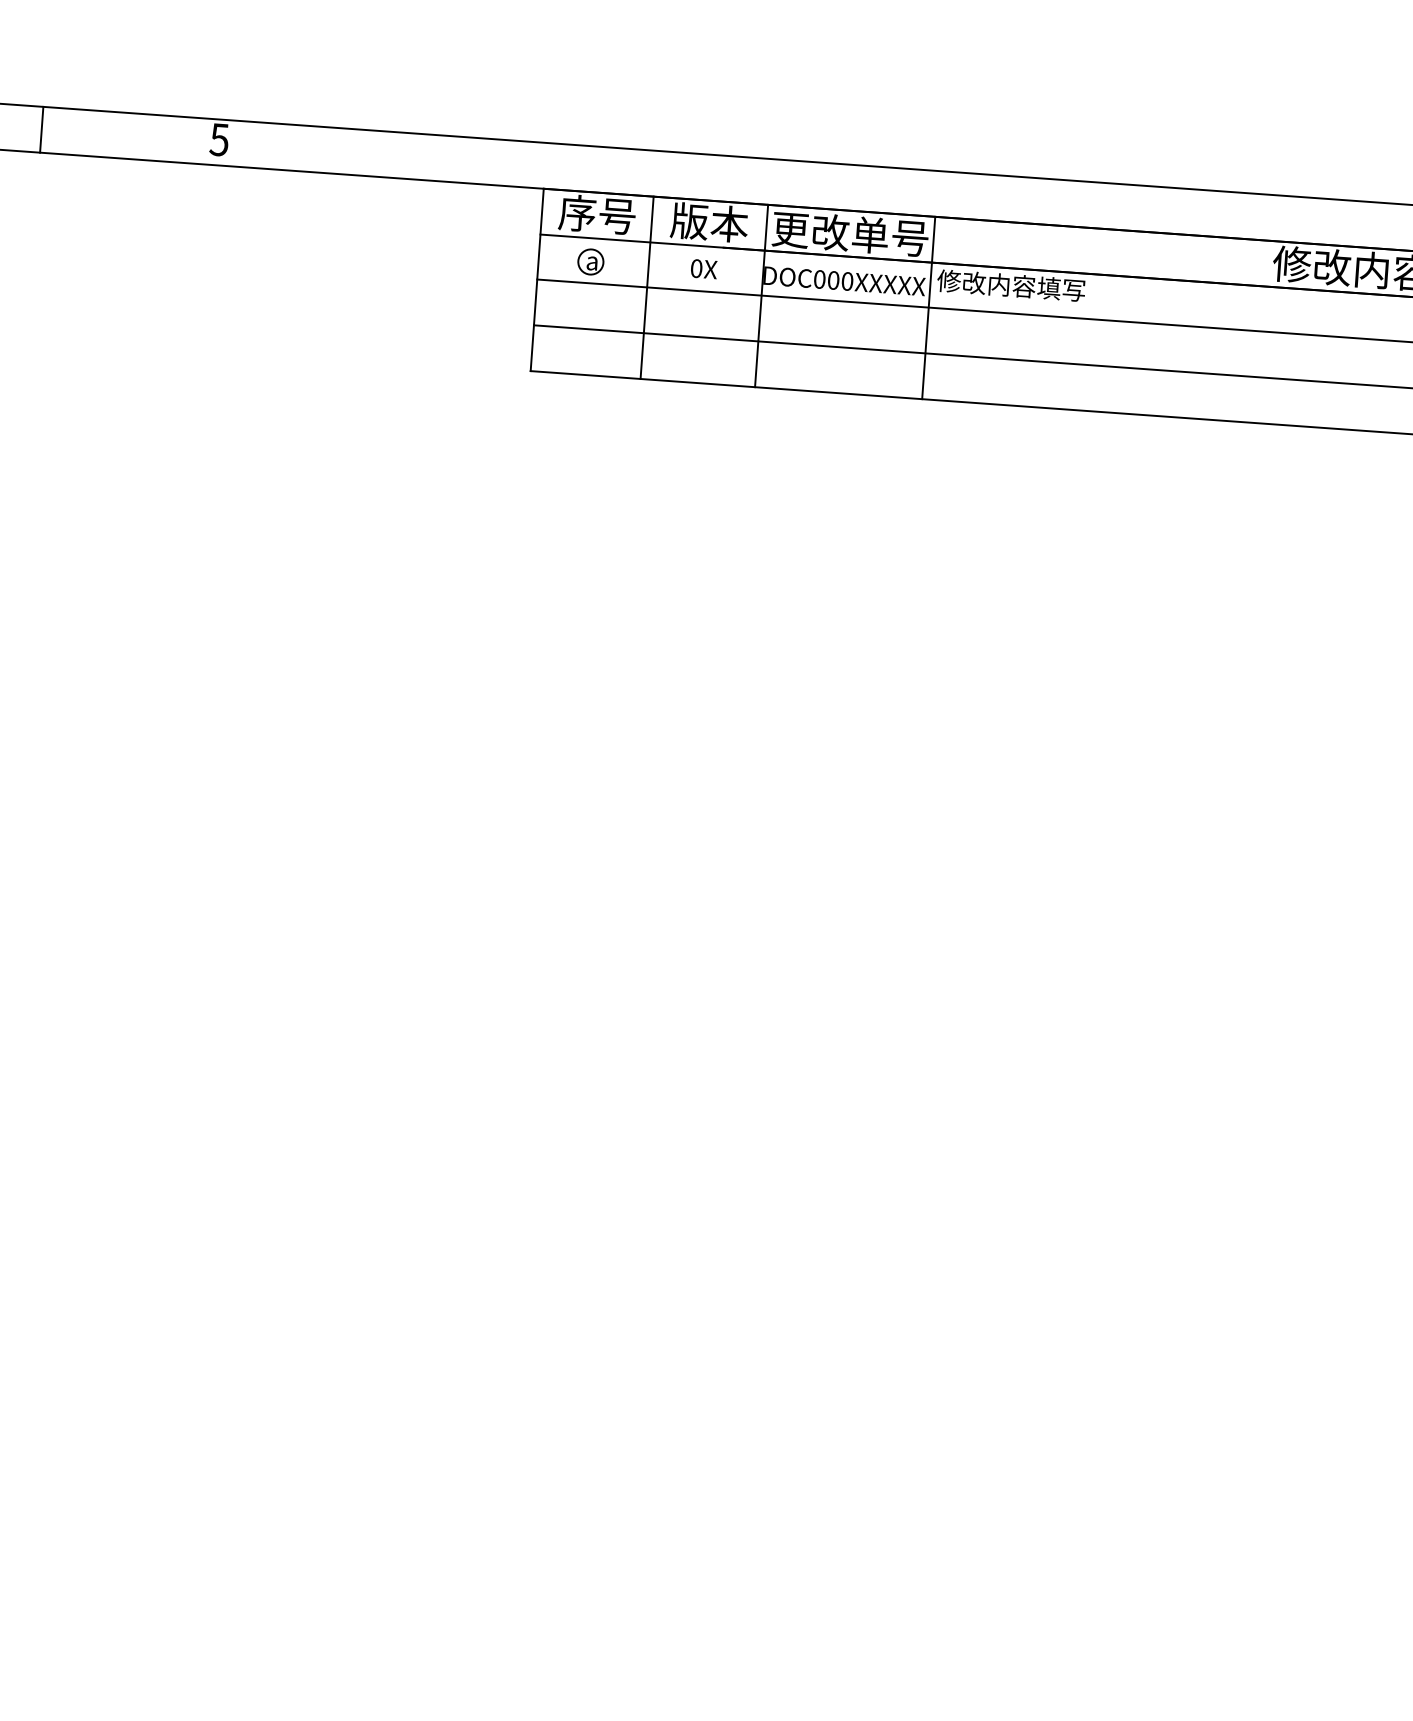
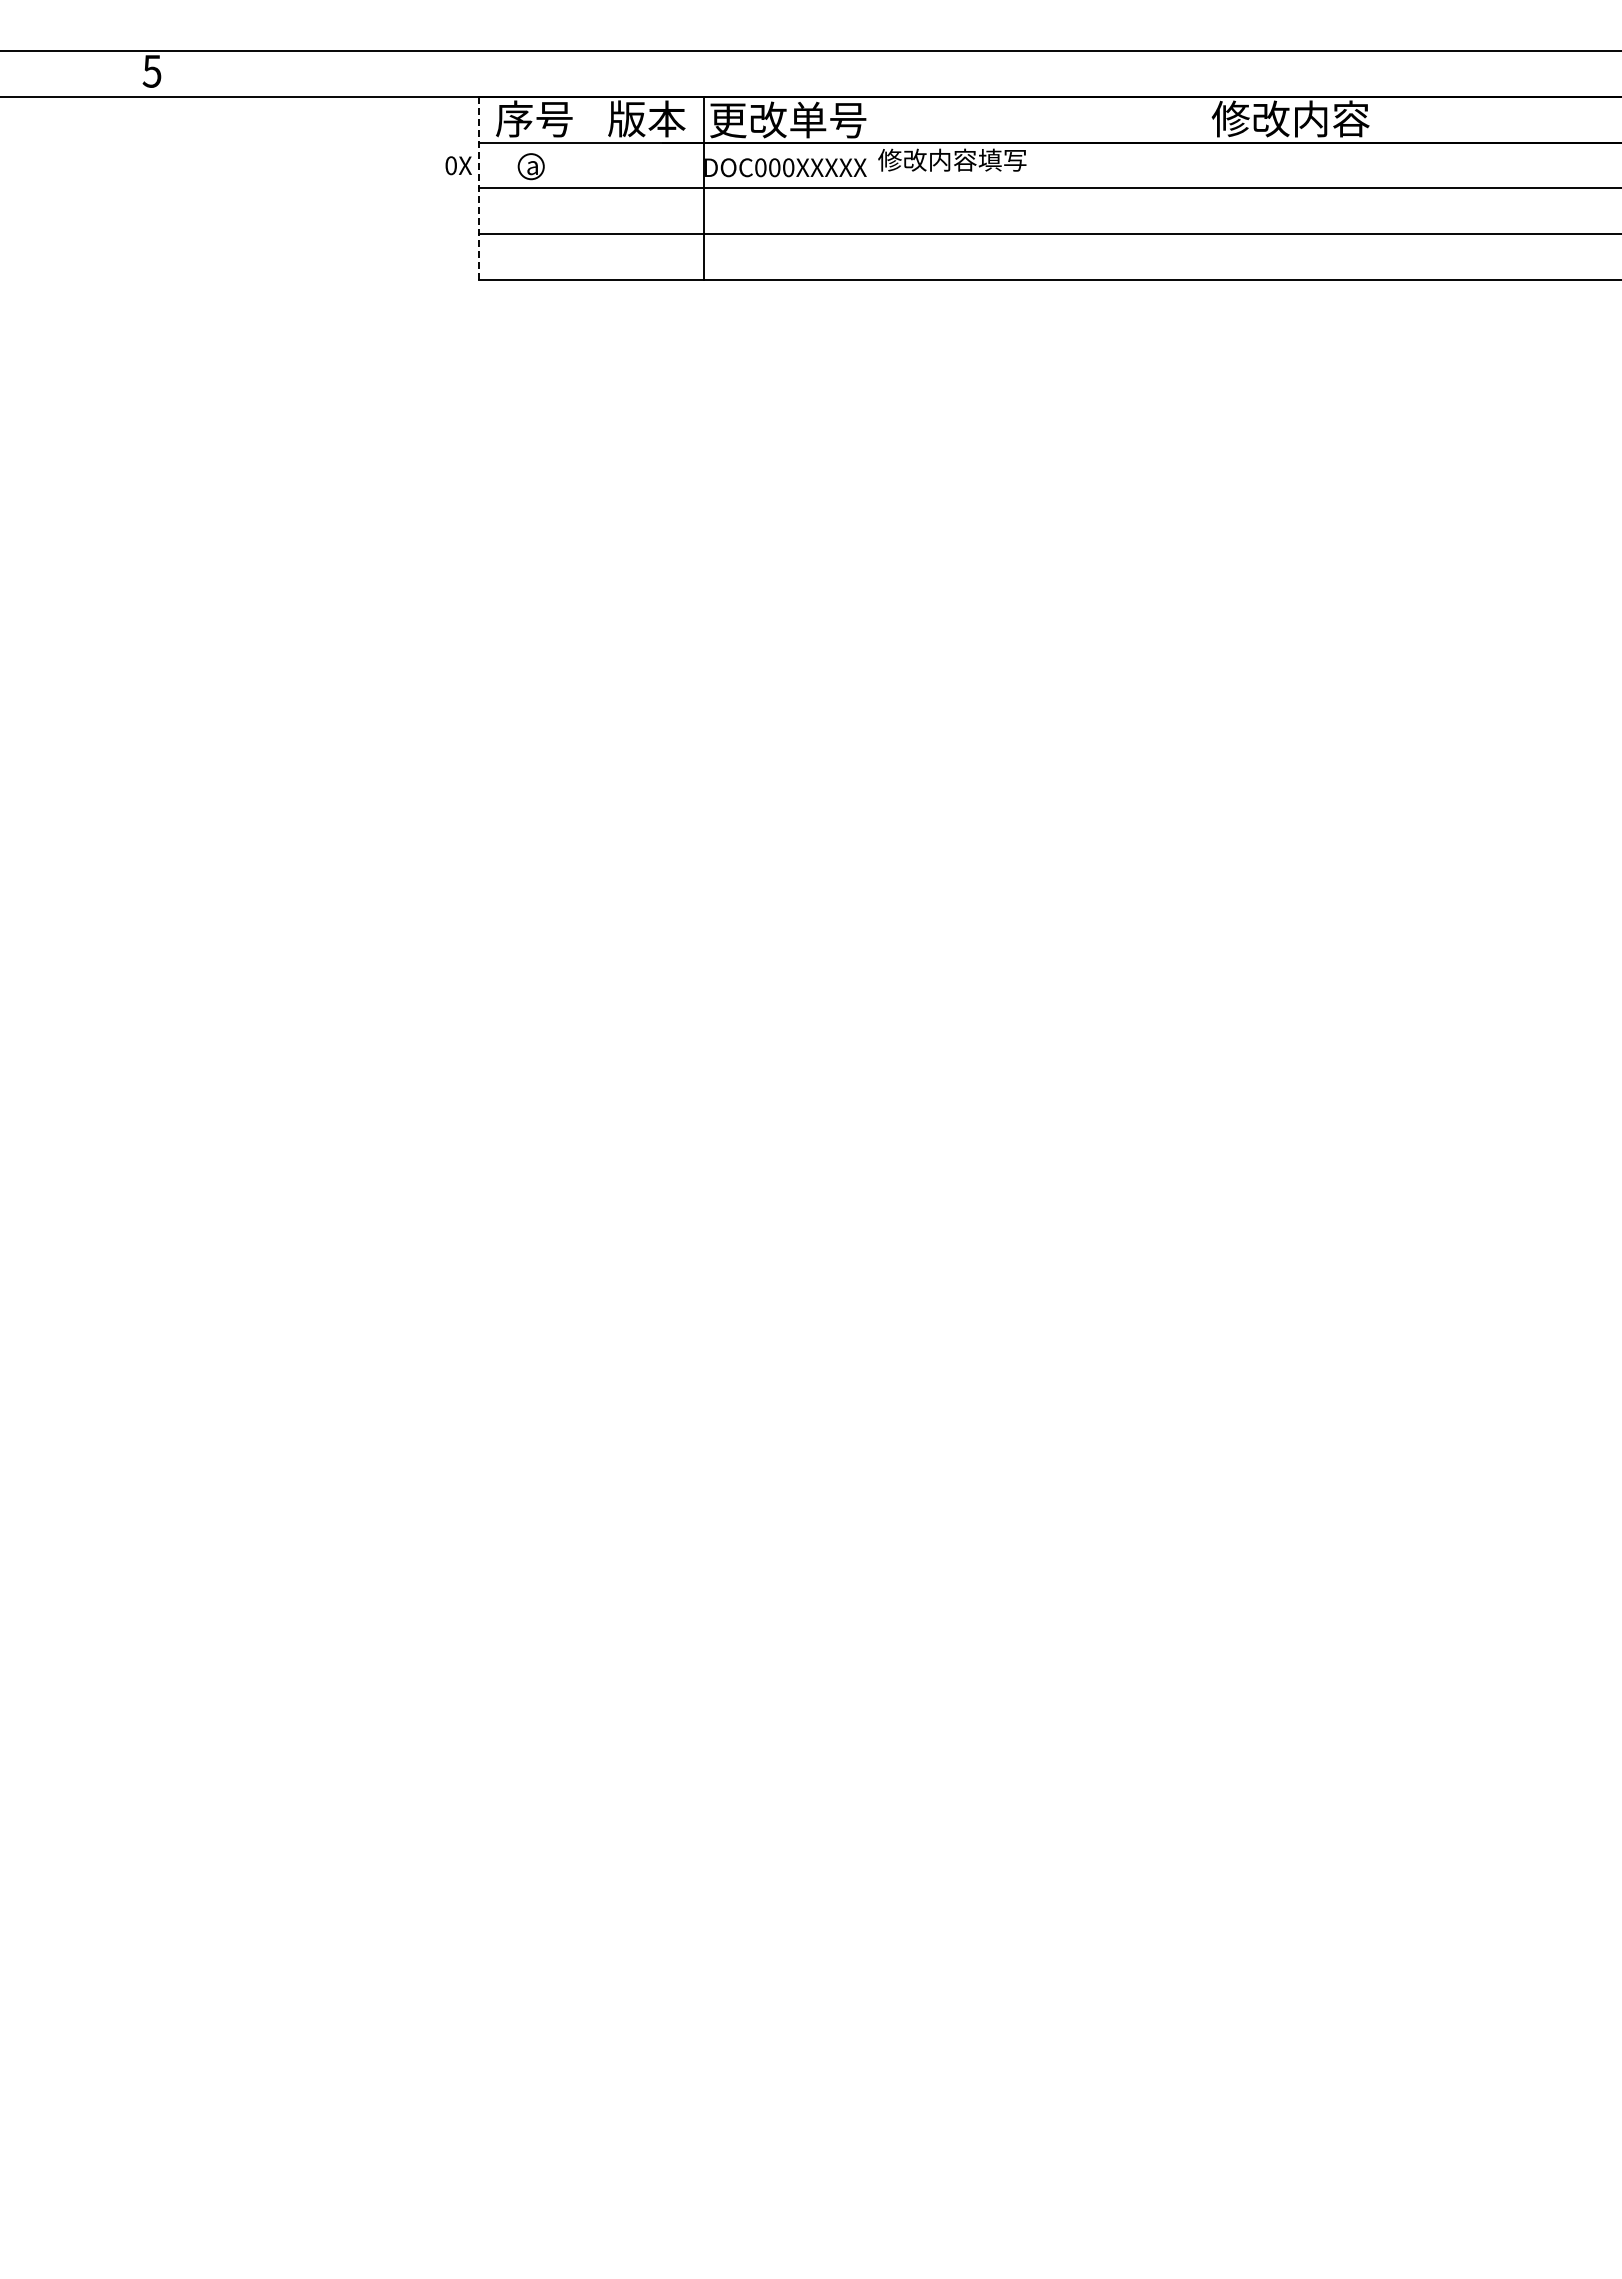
text: (703, 268) -> (458, 165), moved
line: (537, 279) -> (479, 187), solid -> dashed
line: (647, 286) -> (589, 187), removed
line: (928, 307) -> (871, 187), removed

